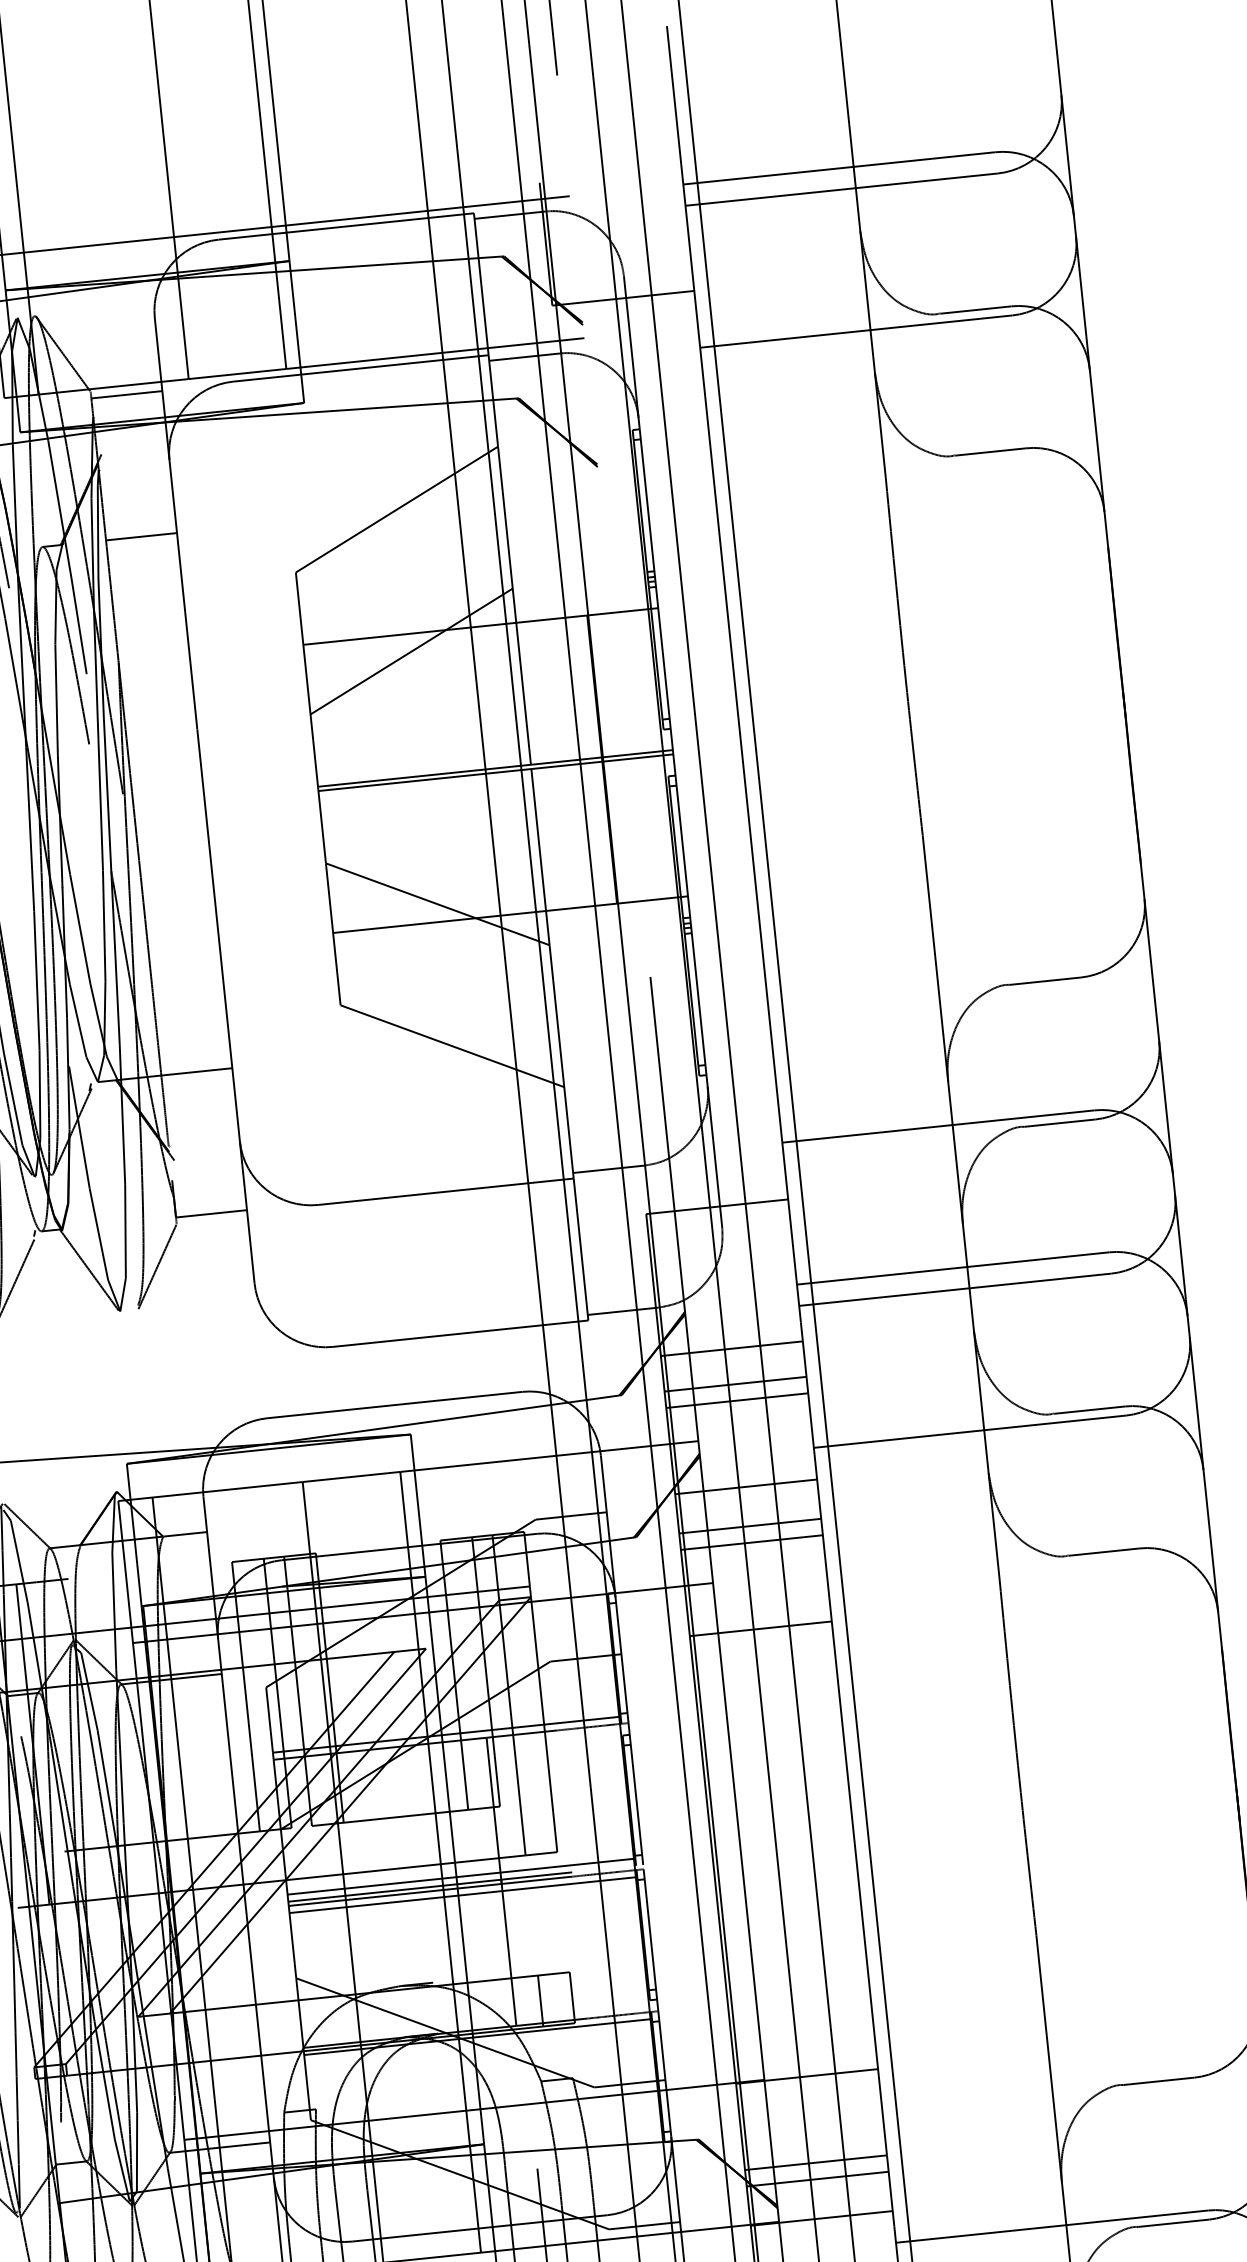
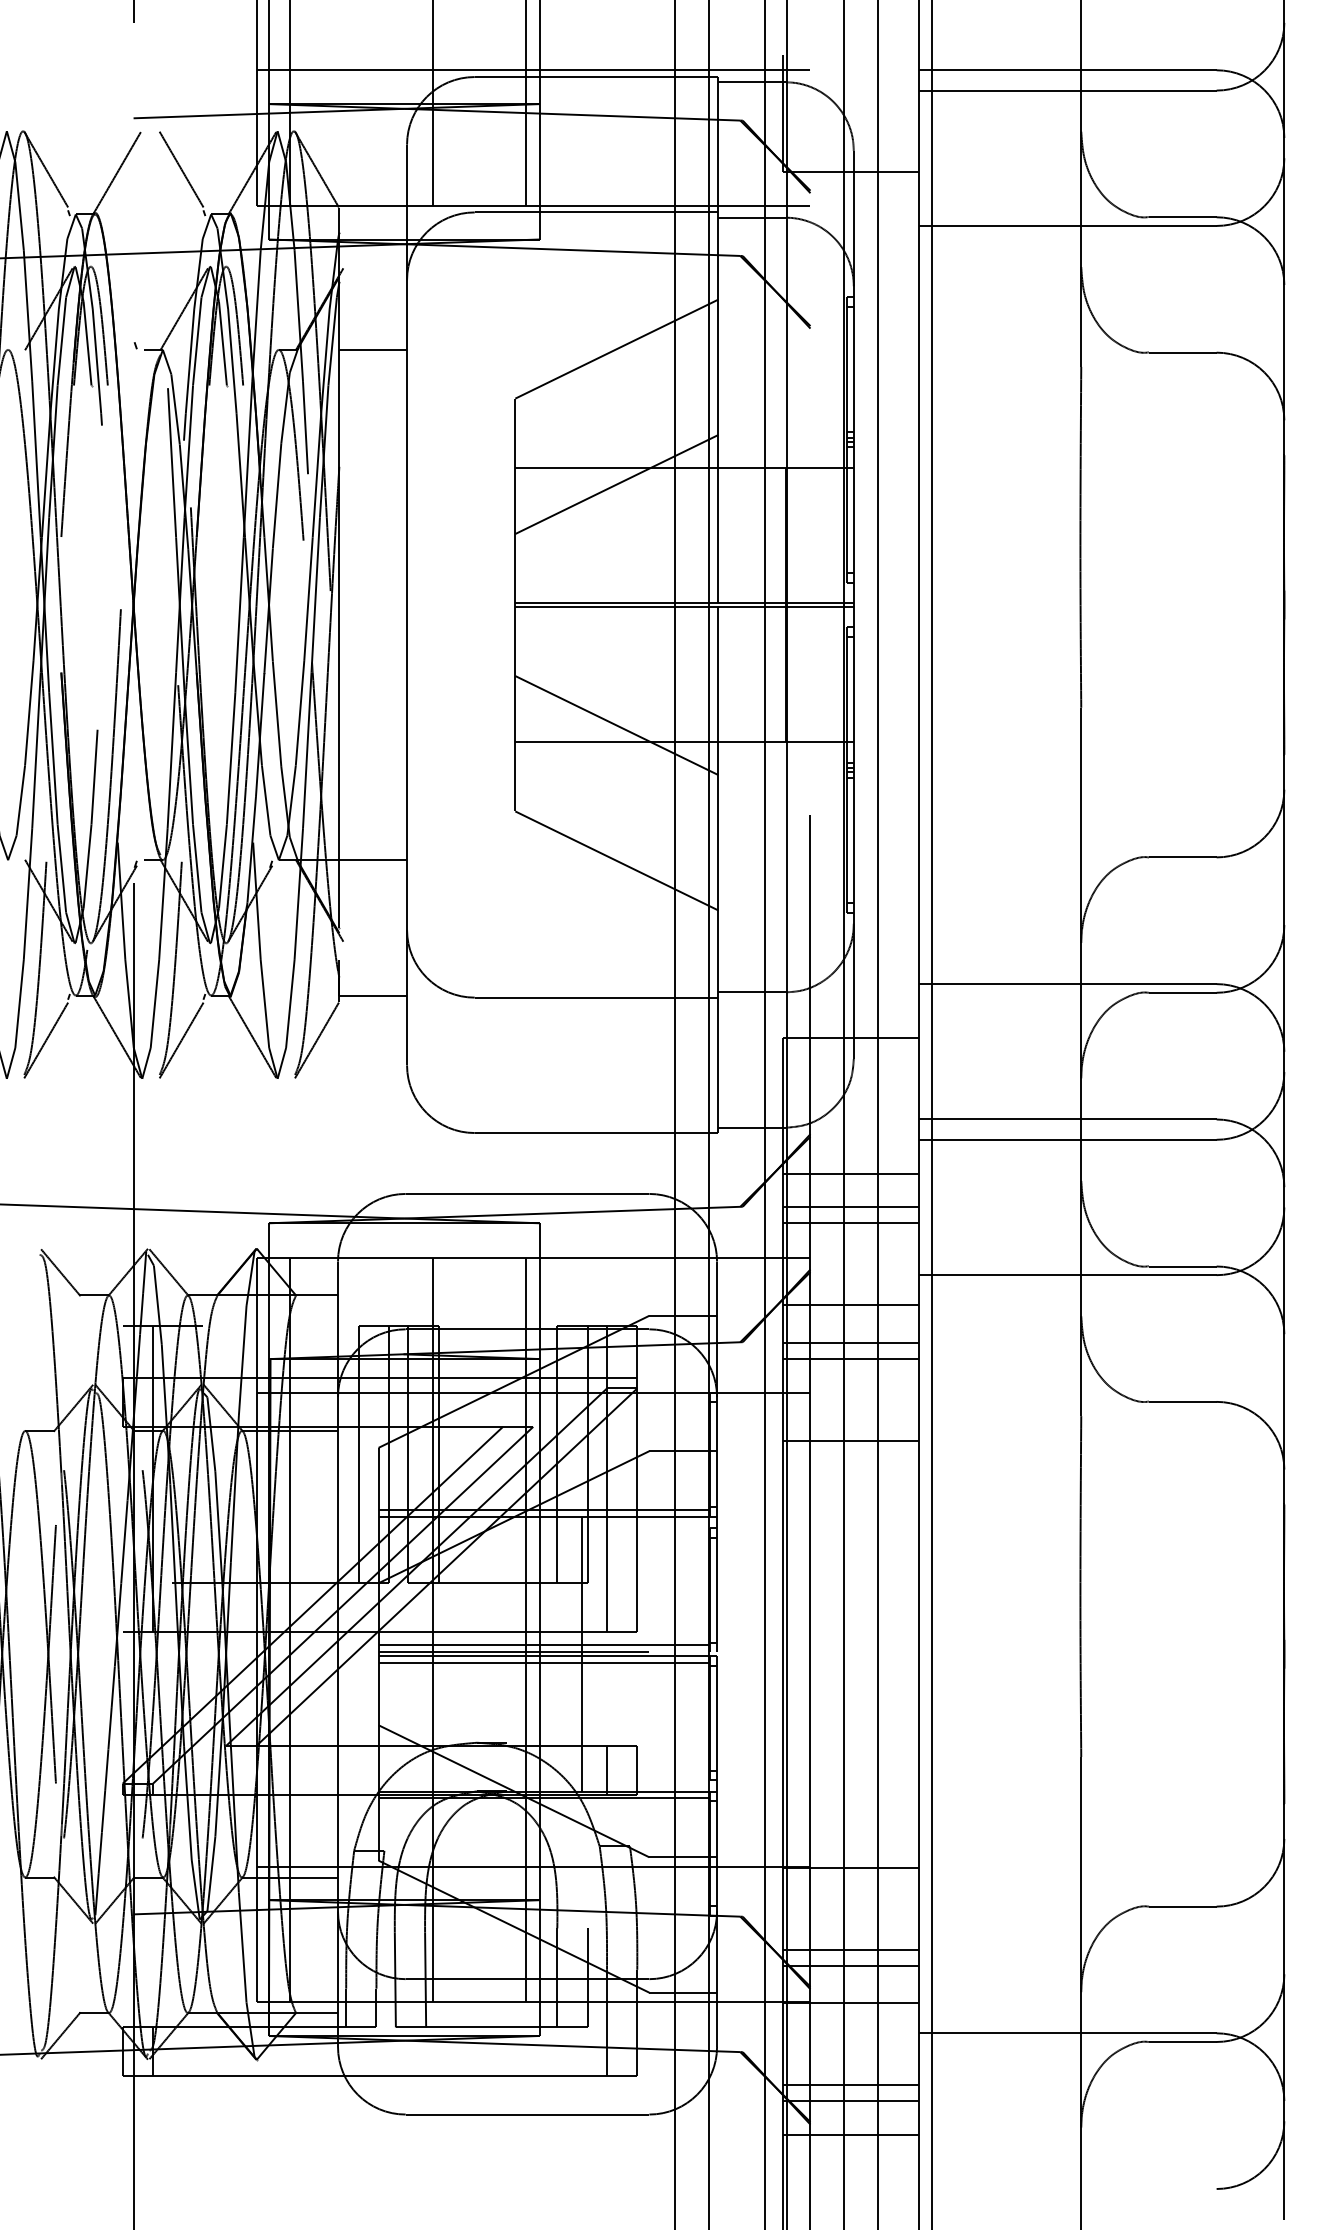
line: (127, 394) -> (373, 214), removed

